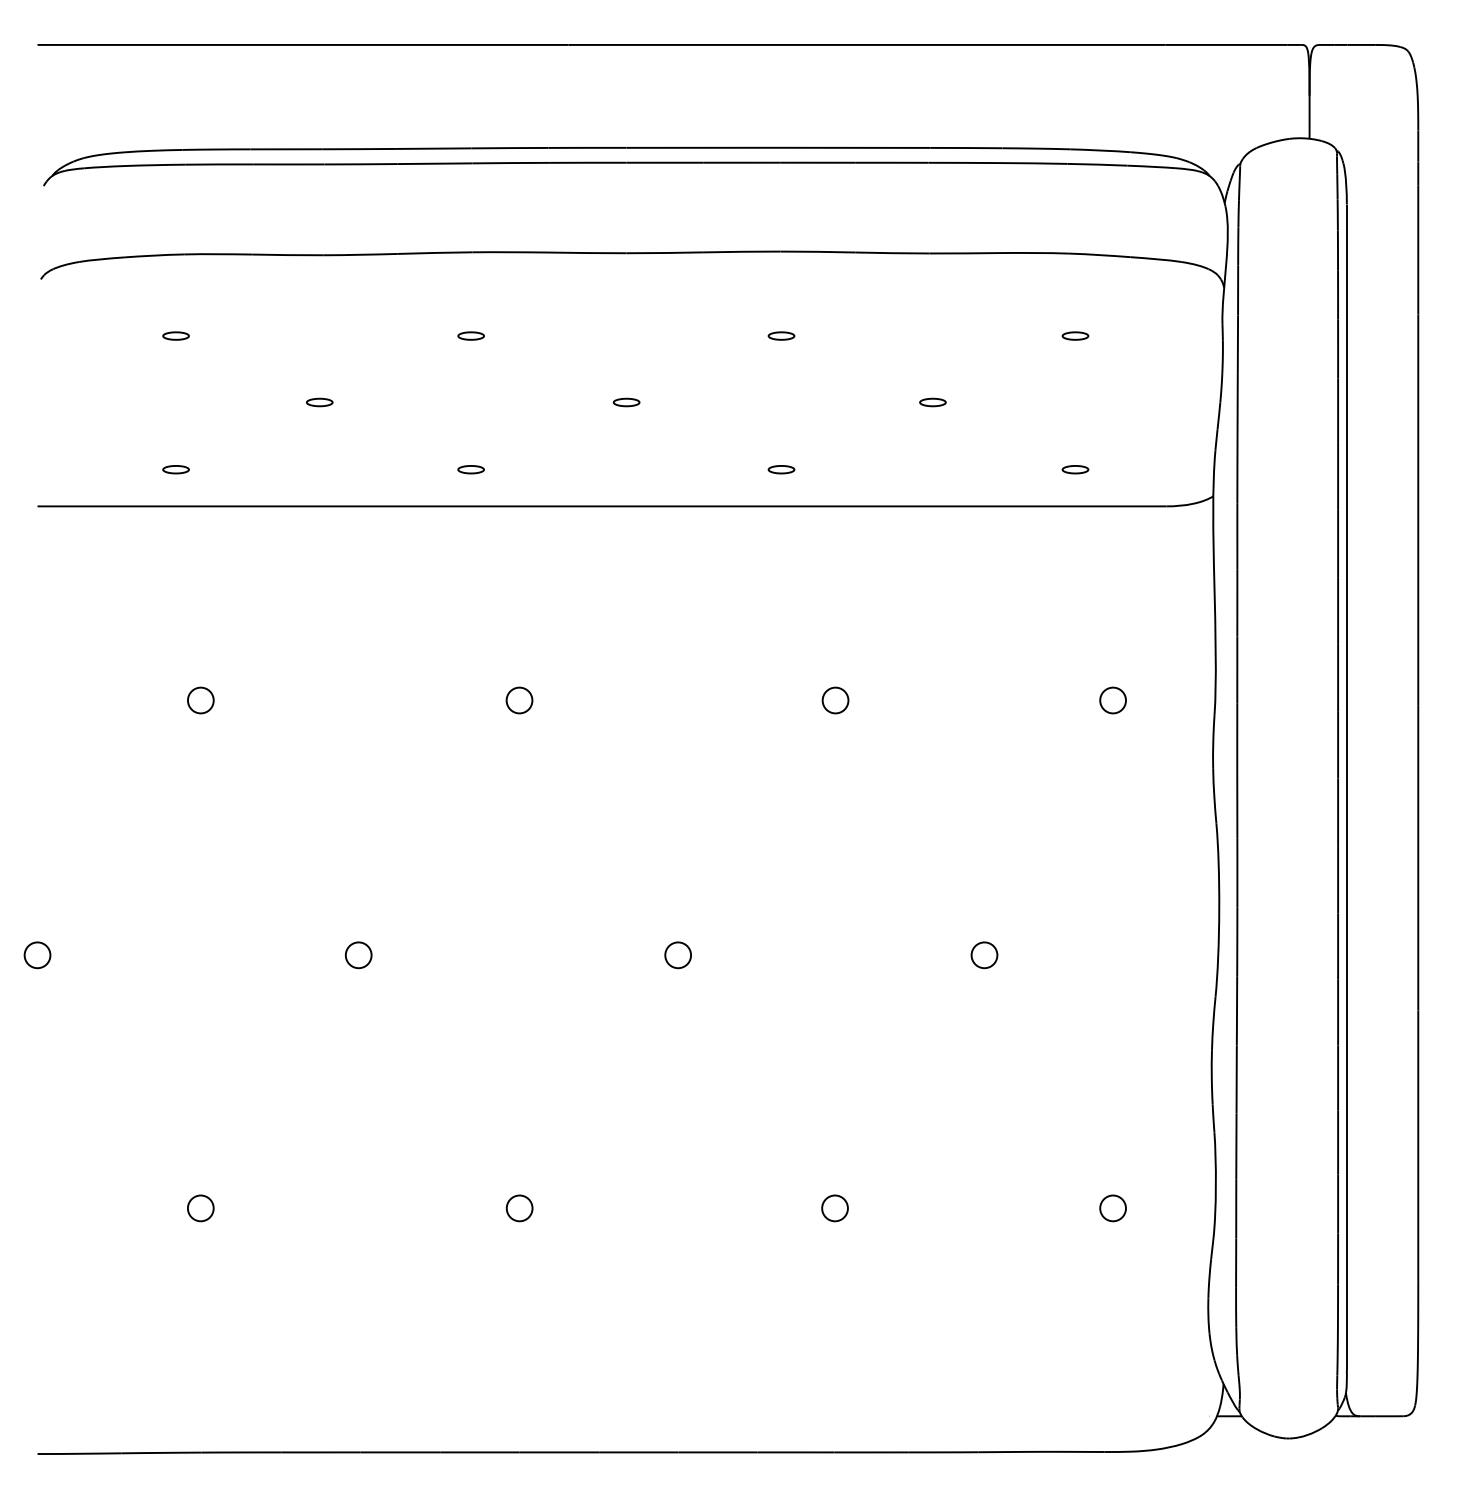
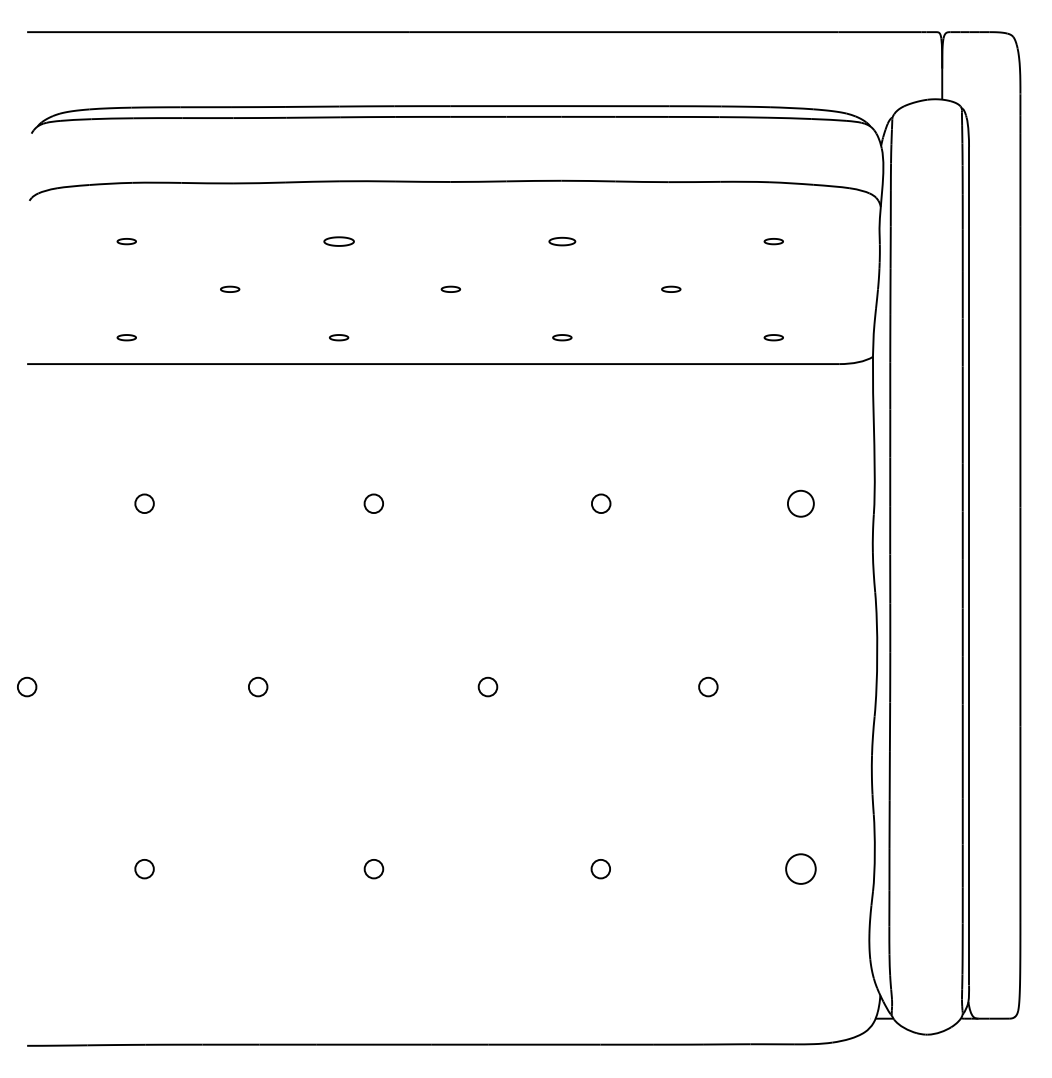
part: (470, 335) -> (338, 241), size x1.6
part: (781, 335) -> (562, 241), size x1.4
circle: (1112, 700) -> (800, 503), size x1.4
circle: (1112, 1208) -> (800, 869), size x1.6

